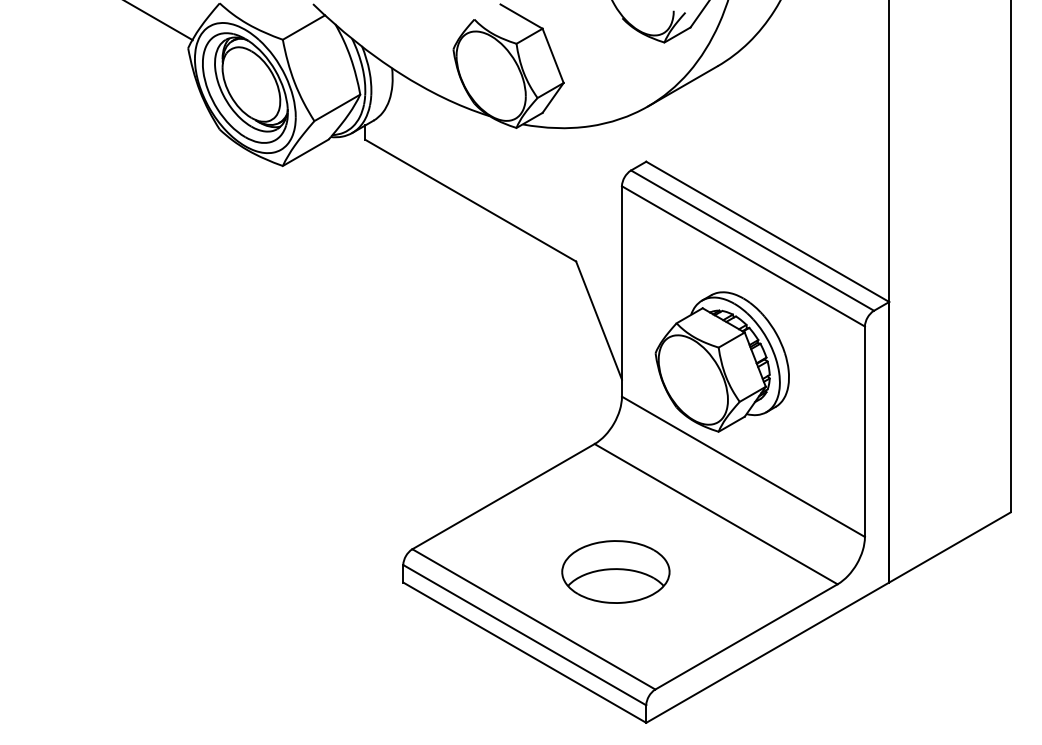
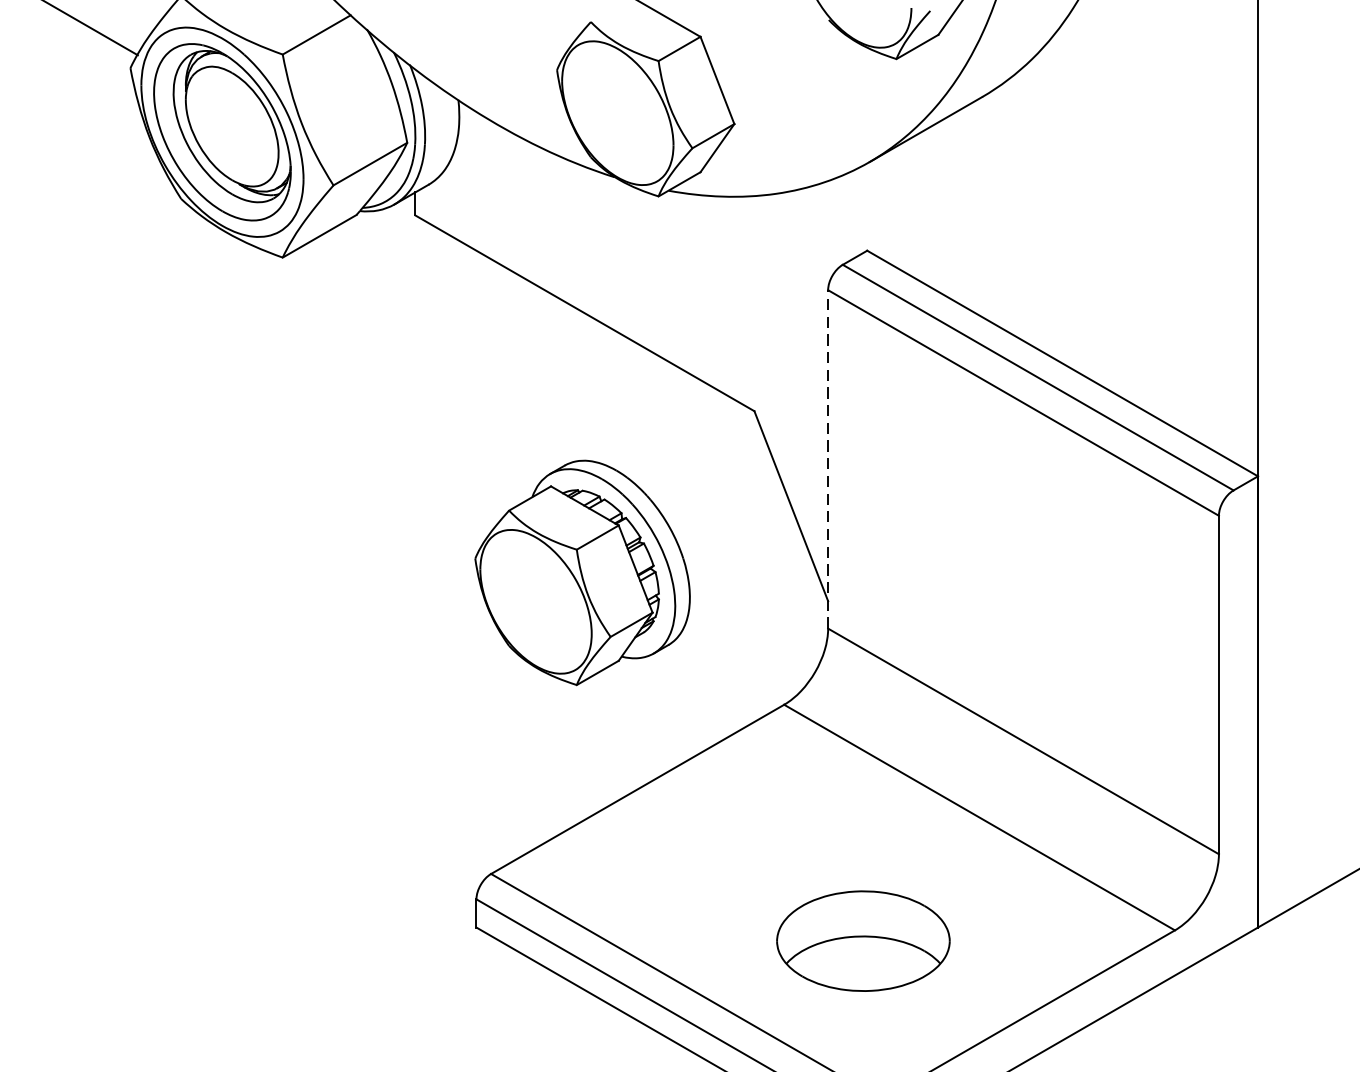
line: (621, 290) -> (827, 457), solid -> dashed
part: (721, 361) -> (581, 572), moved
part: (615, 571) -> (862, 940), moved

